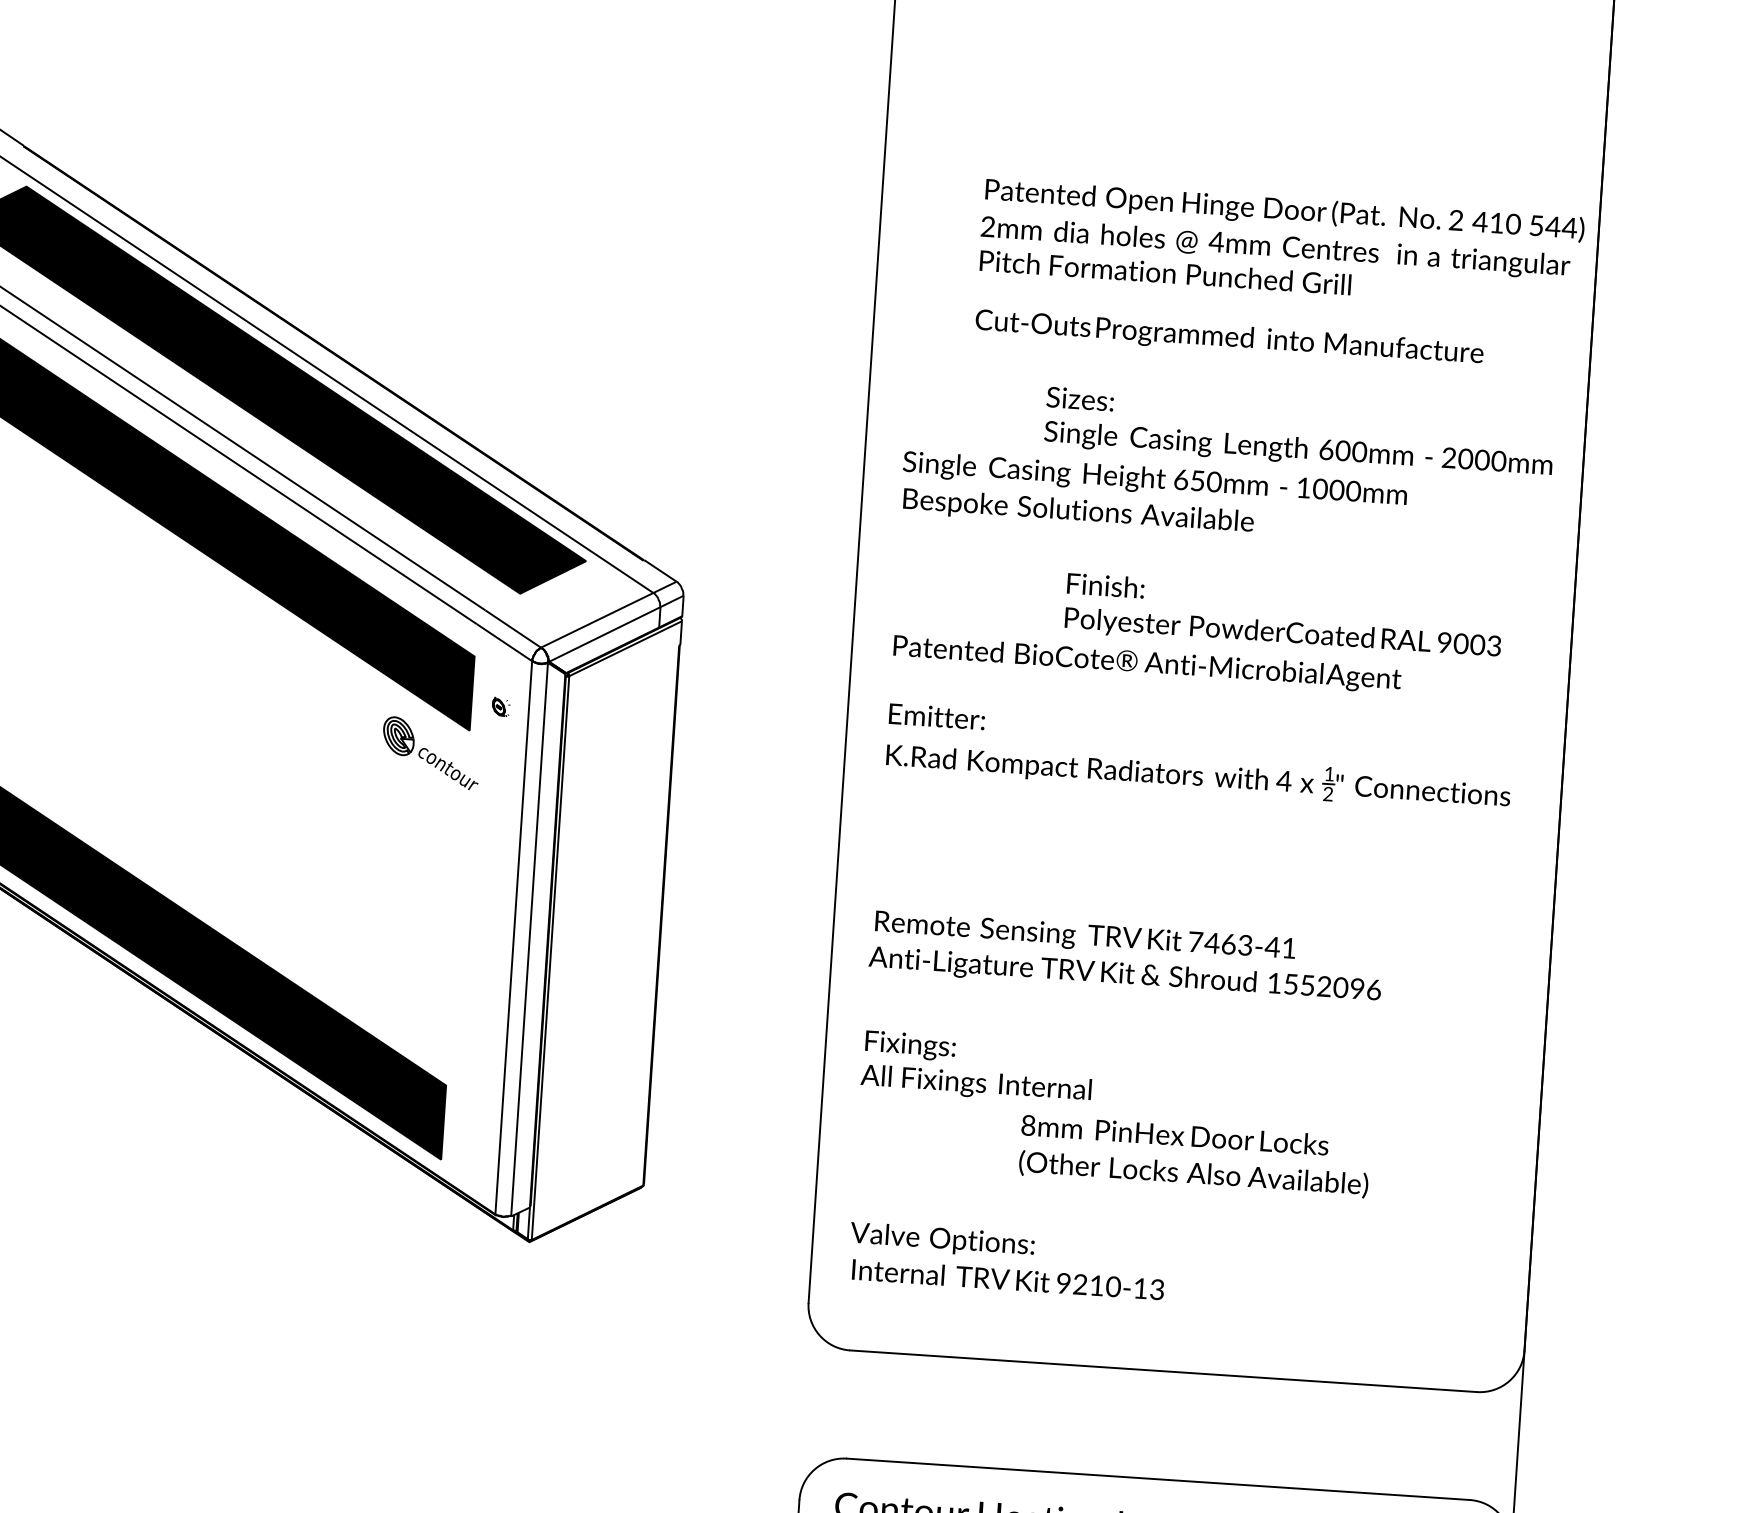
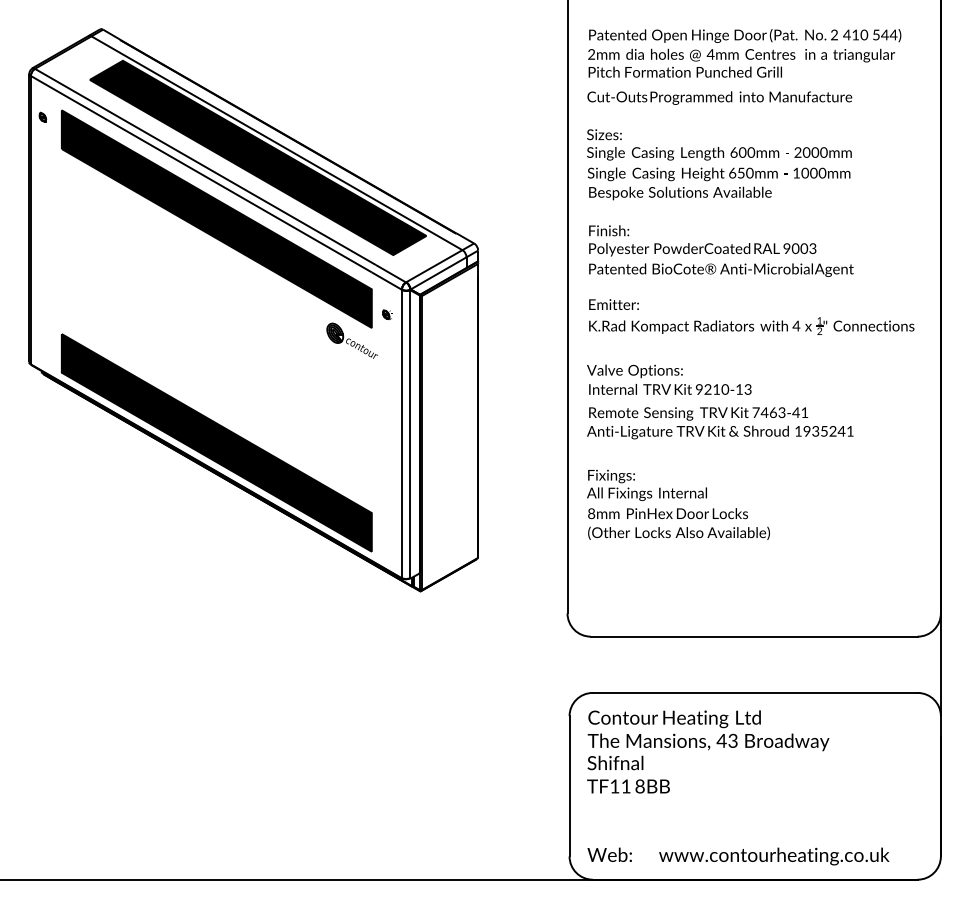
text: (1281, 244) -> (744, 53), moved
text: (1228, 337) -> (719, 97), moved
text: (1299, 432) -> (719, 144), moved
text: (1283, 616) -> (702, 240), moved
text: (1332, 987) -> (828, 431), 1552096 -> 1935241
text: (1193, 1155) -> (678, 523), moved
text: (1007, 1260) -> (669, 379), moved

